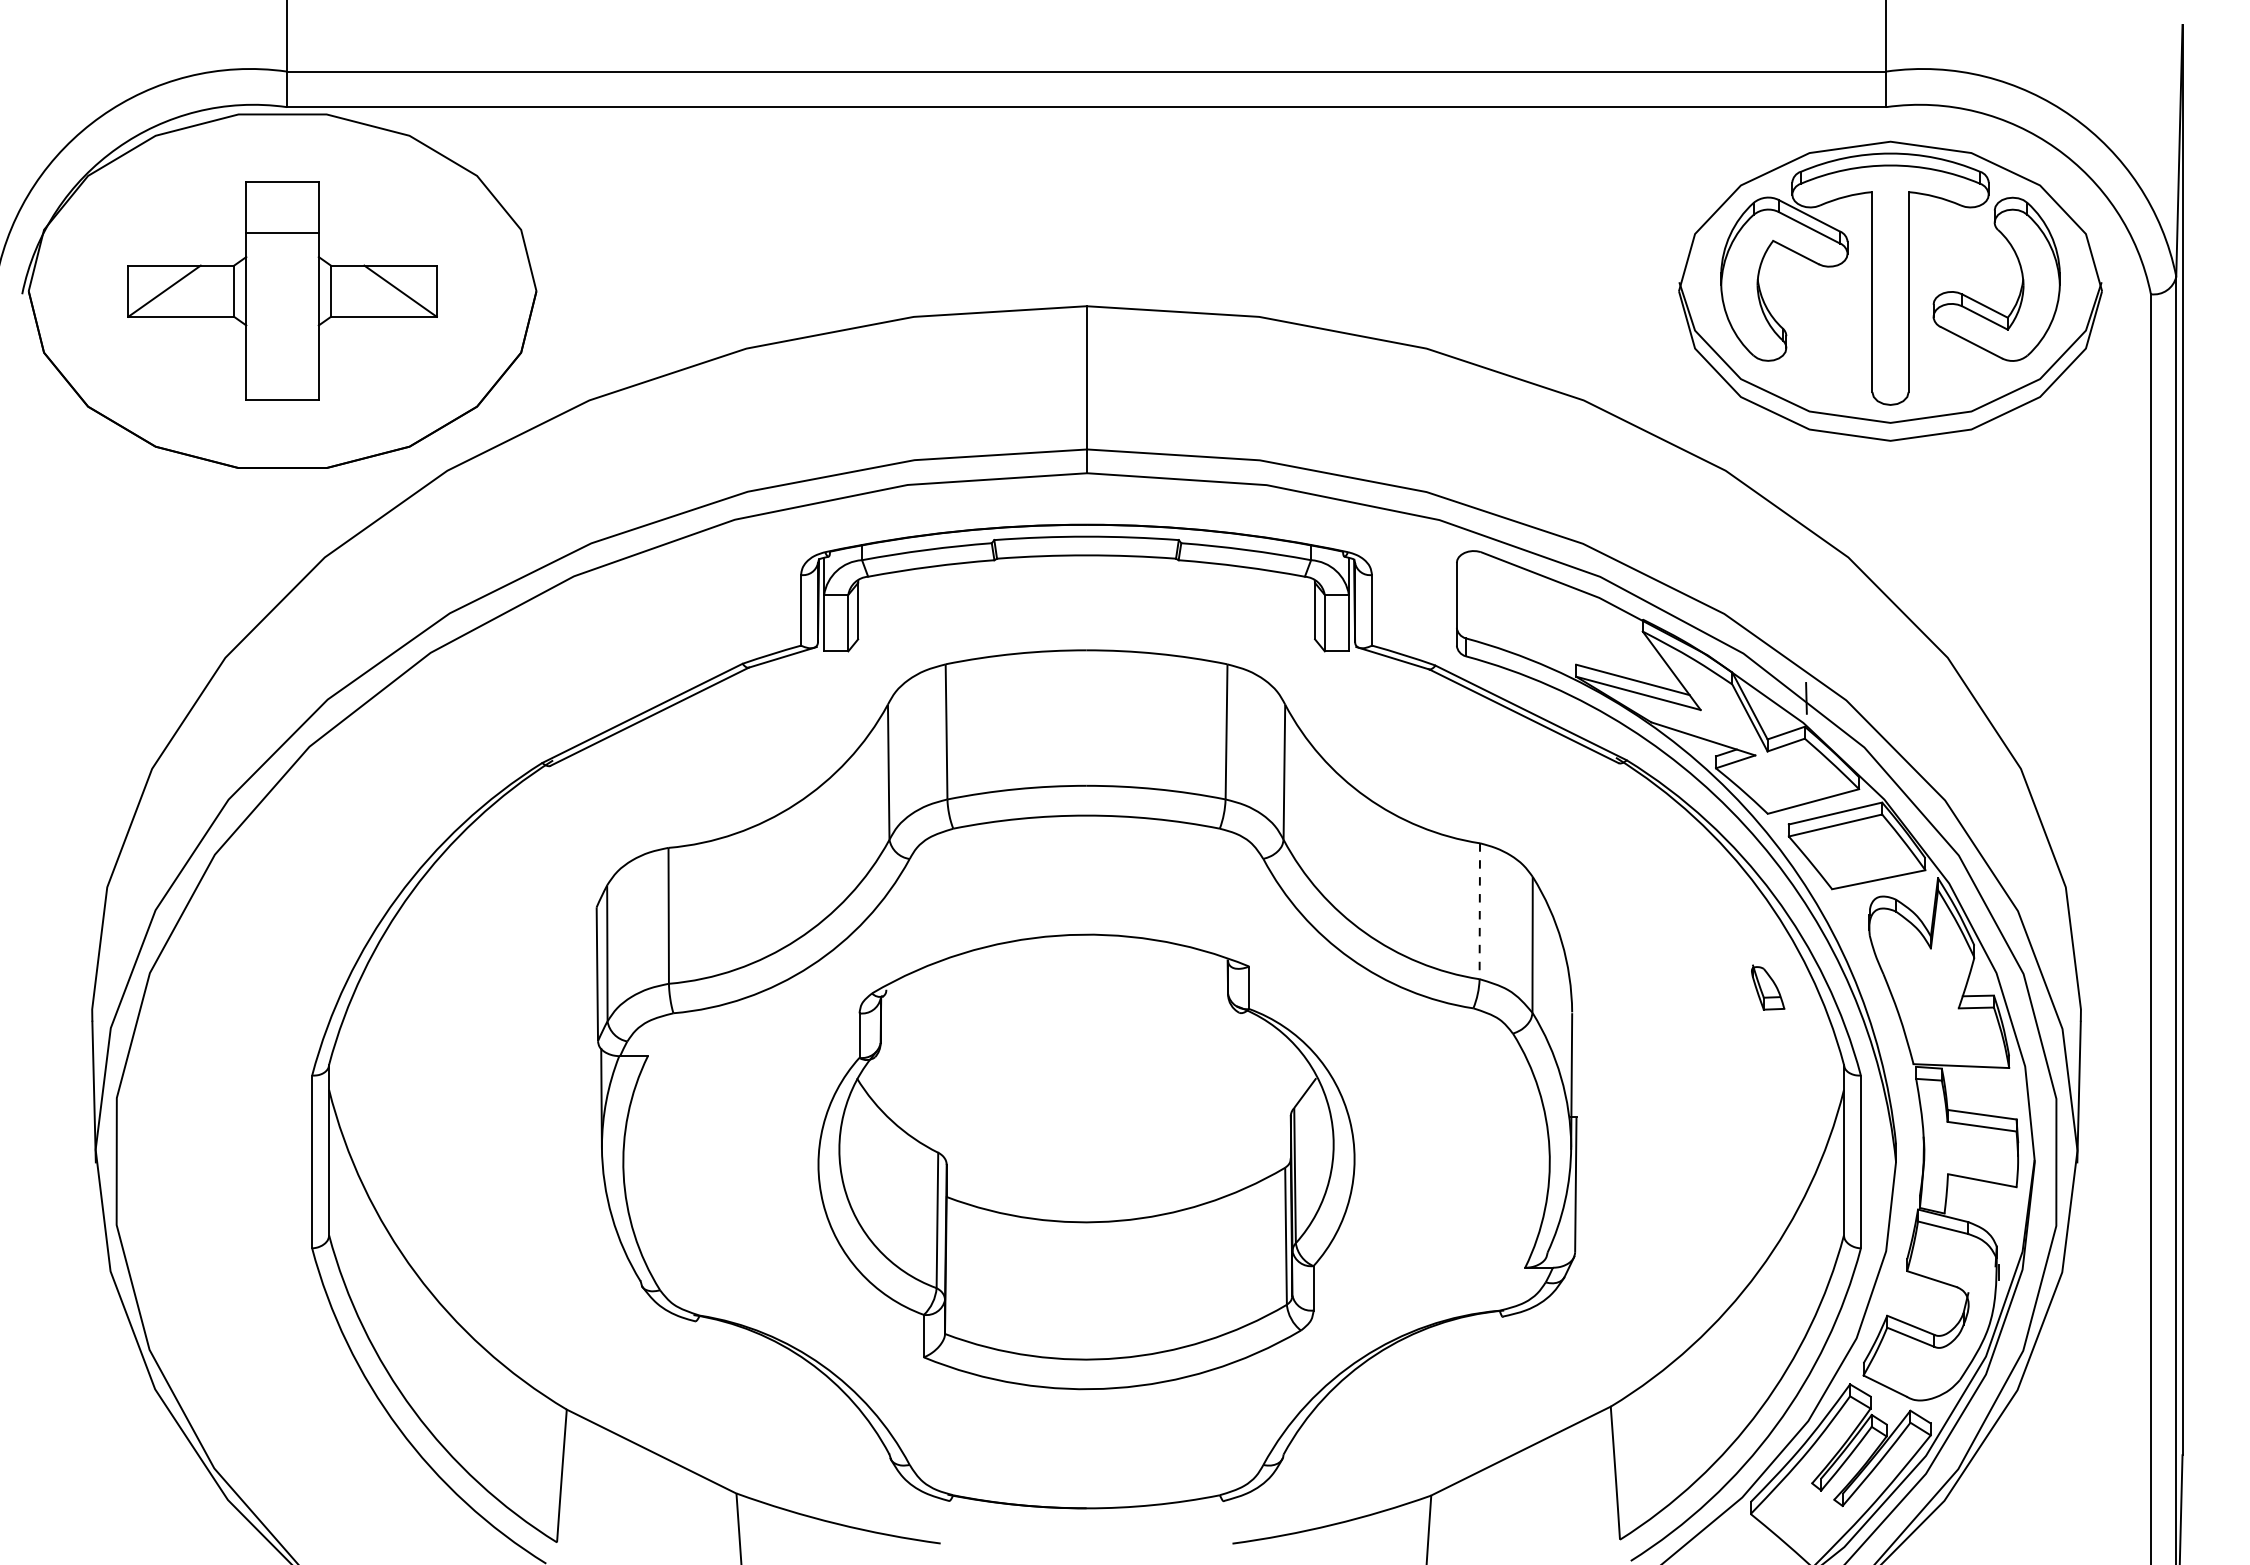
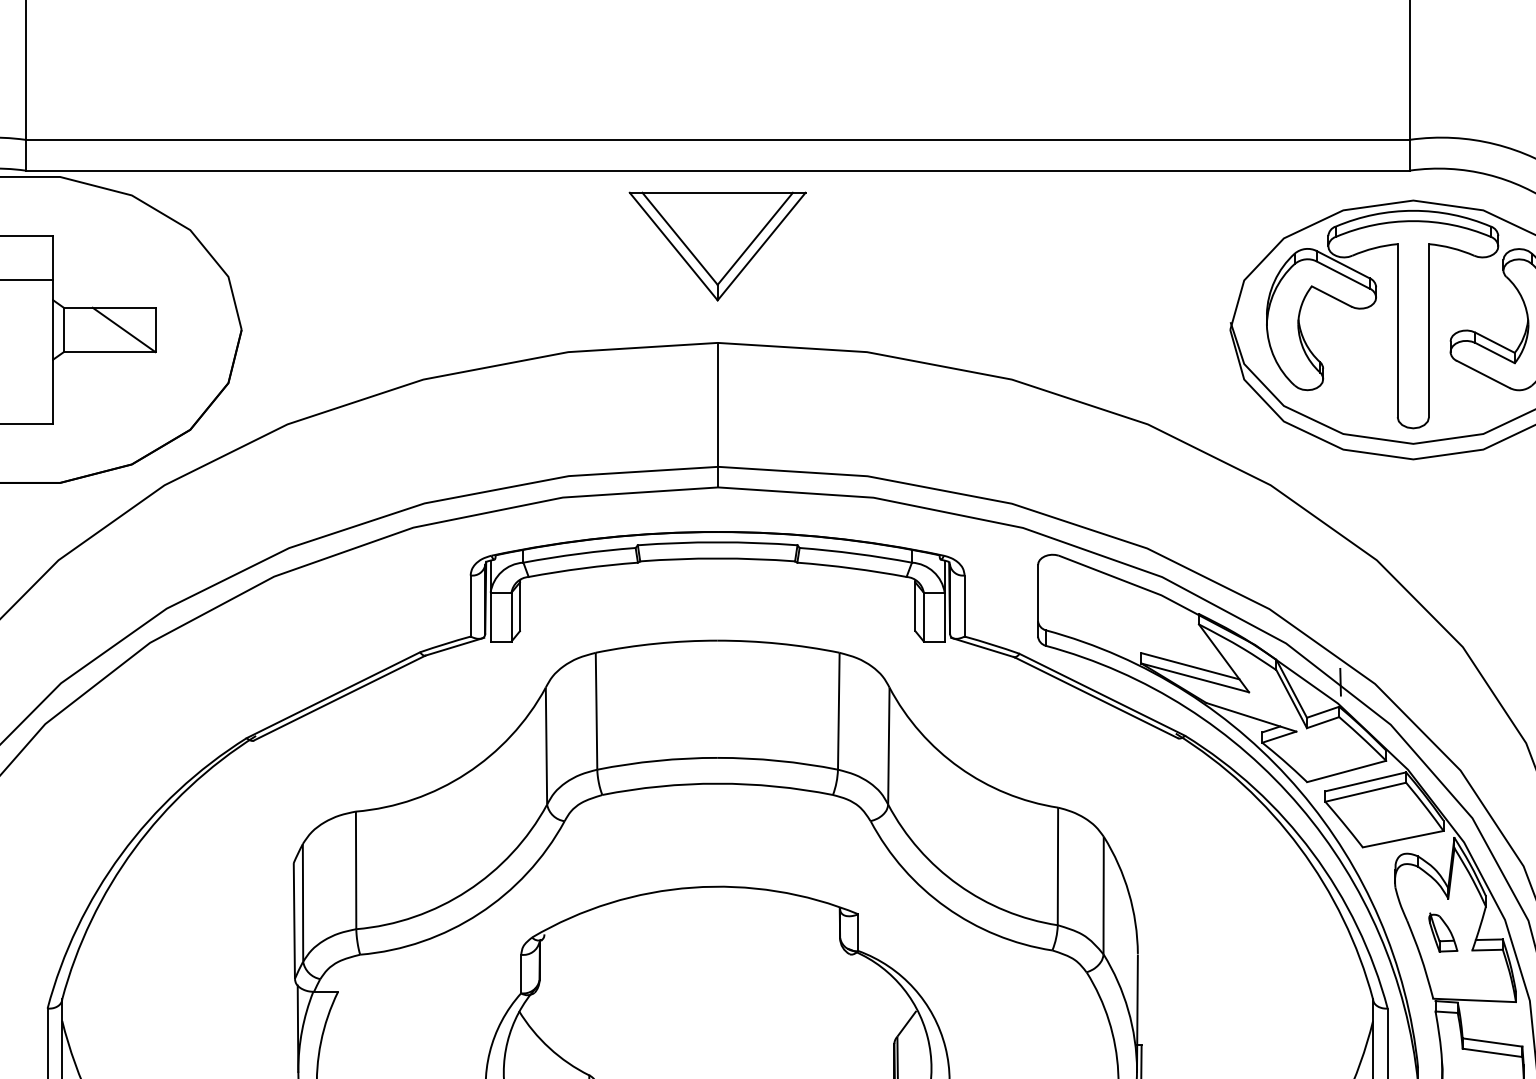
part: (1086, 194) -> (717, 246), added
line: (1479, 911) -> (1057, 866), dashed -> solid
part: (1768, 987) -> (1443, 932), moved

